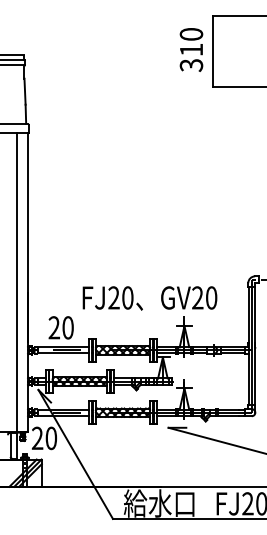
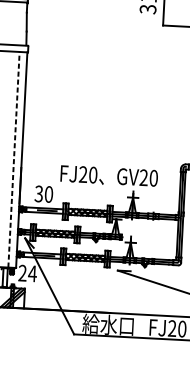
line: (17, 281) -> (14, 159), solid -> dashed
text: (53, 327) -> (38, 193), 20 -> 30
text: (51, 438) -> (32, 273), 20 -> 24

